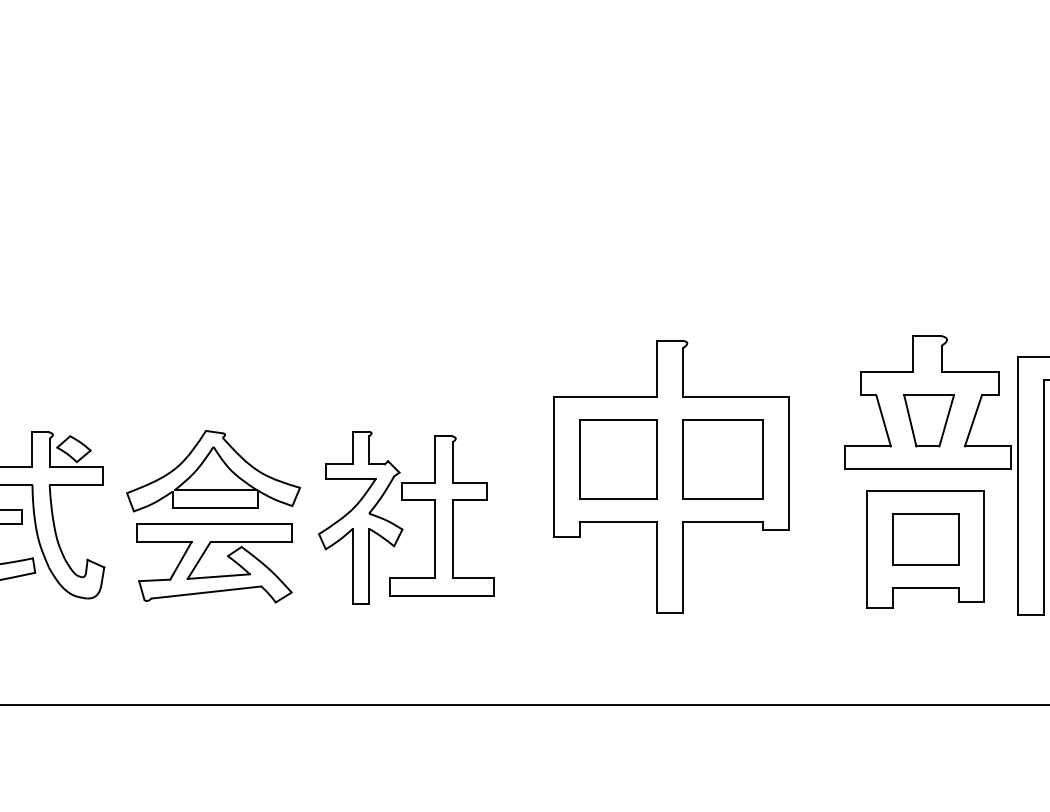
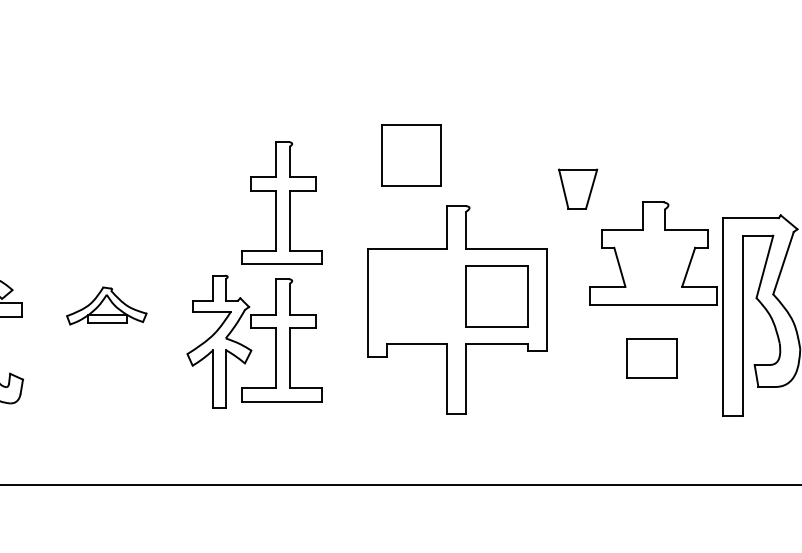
part: (441, 336) -> (281, 202), added
part: (928, 420) -> (577, 188), moved
part: (618, 459) -> (411, 156), moved
part: (213, 471) -> (106, 306), size x0.6
part: (925, 549) -> (651, 365), removed
part: (216, 575) -> (108, 385), removed

